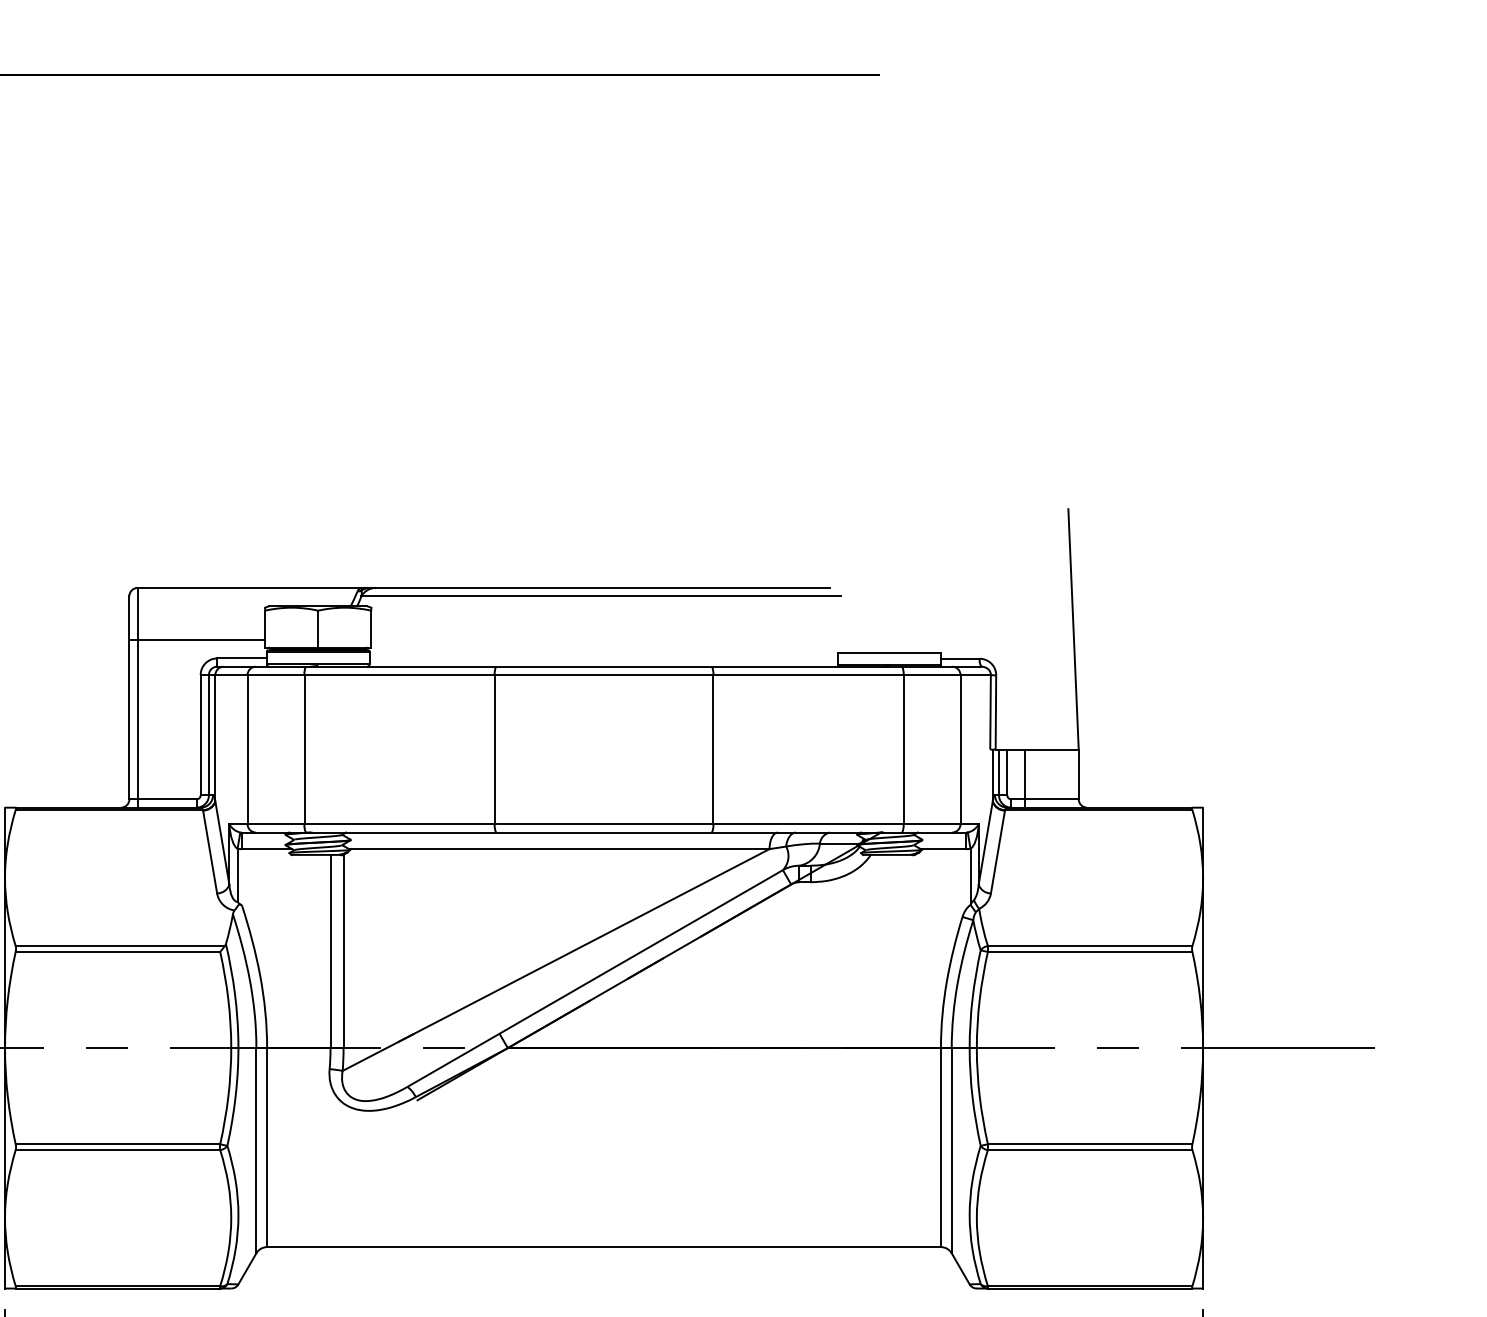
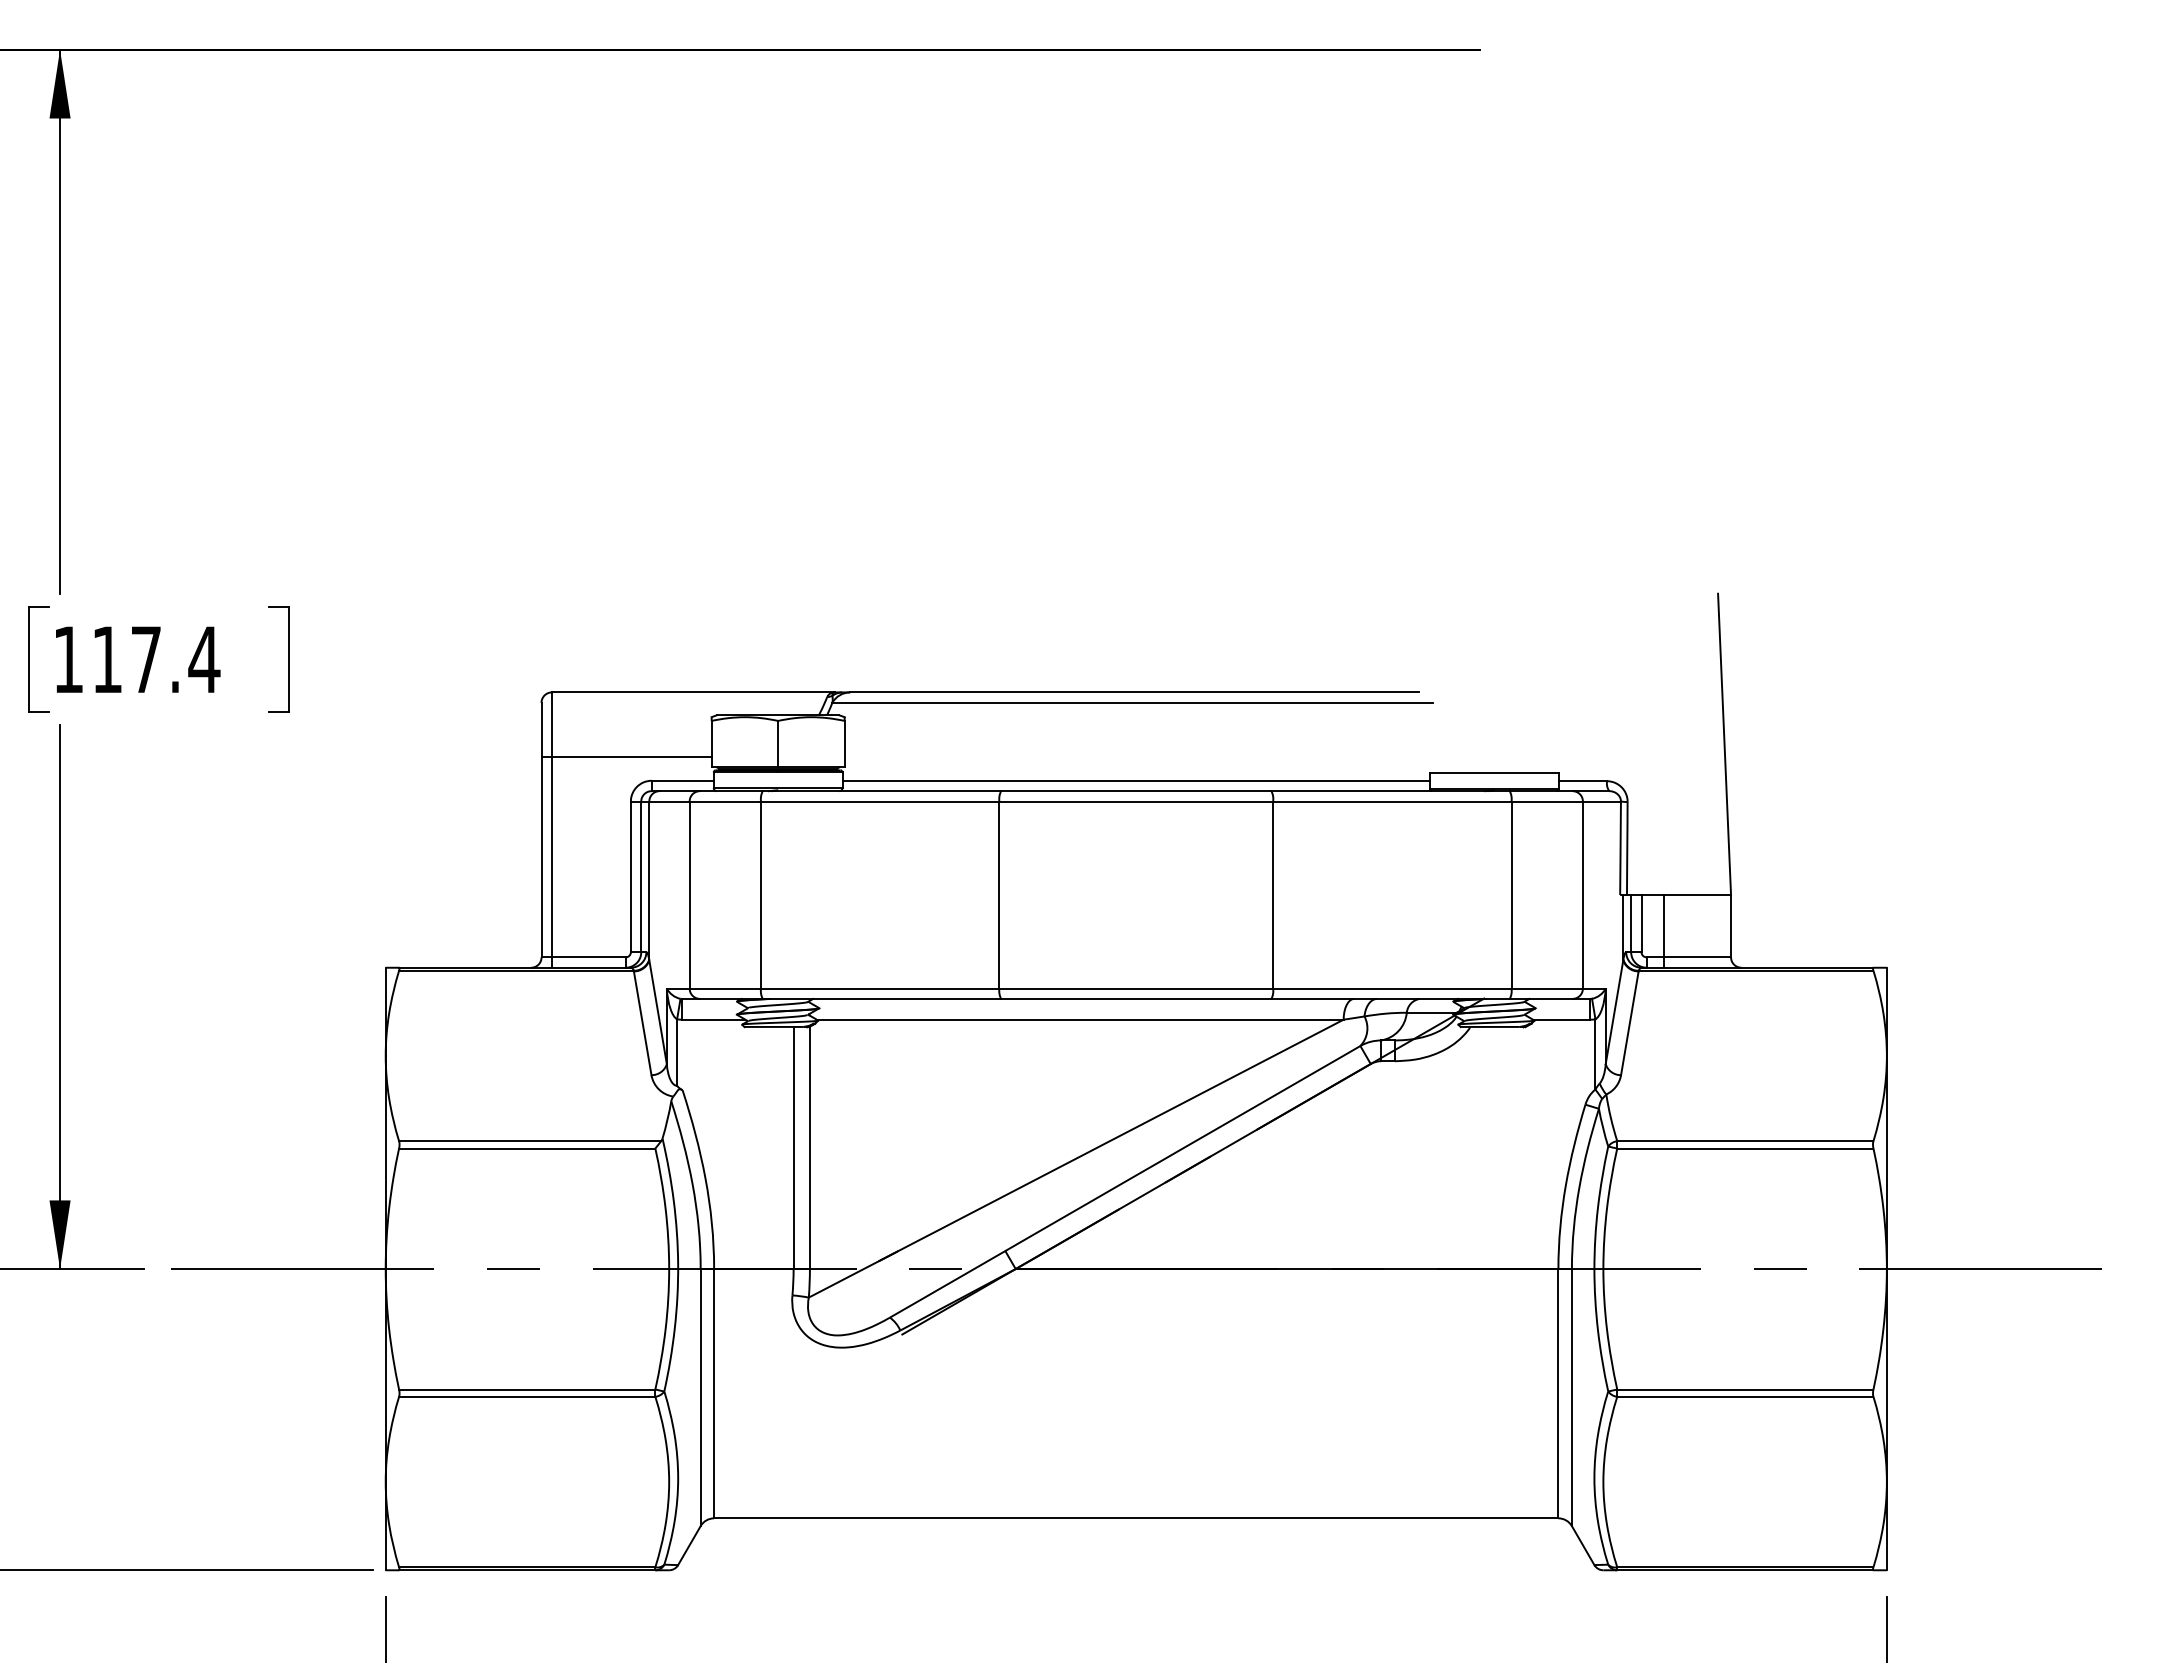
line: (604, 658) -> (1136, 780), added

